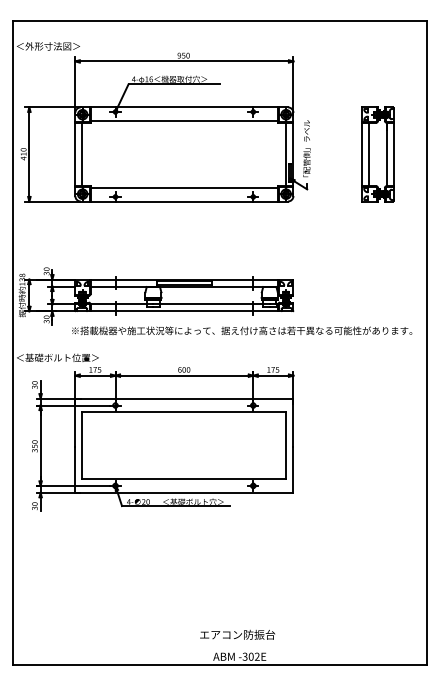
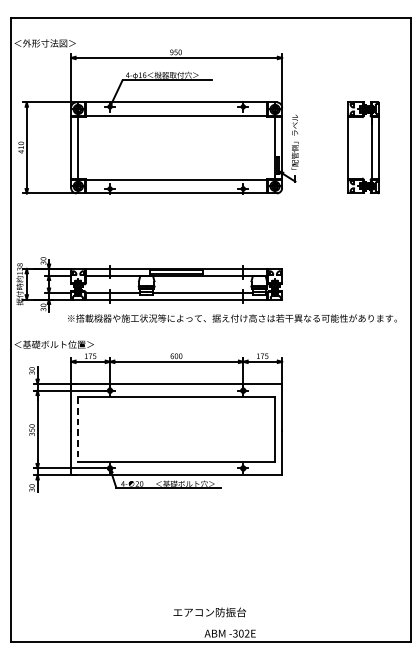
line: (368, 154) -> (354, 147), removed
line: (82, 446) -> (78, 430), solid -> dashed
text: (237, 634) -> (209, 612), moved

